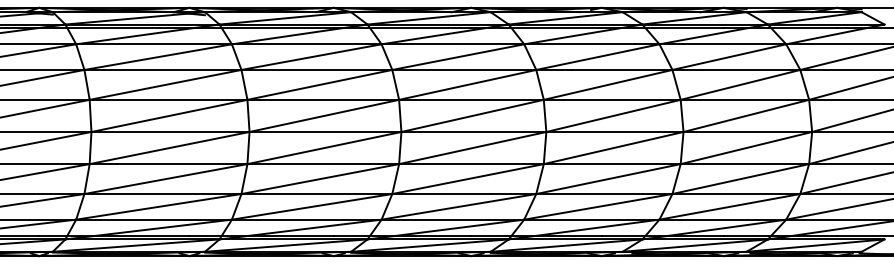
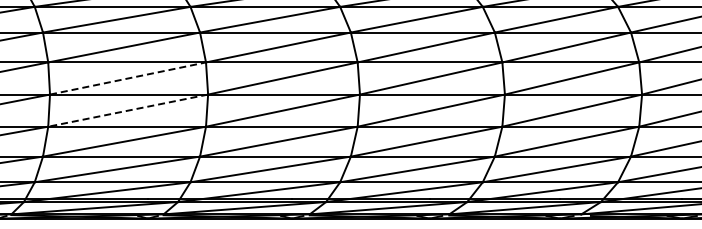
line: (169, 115) -> (128, 78), solid -> dashed
line: (169, 148) -> (128, 111), solid -> dashed

